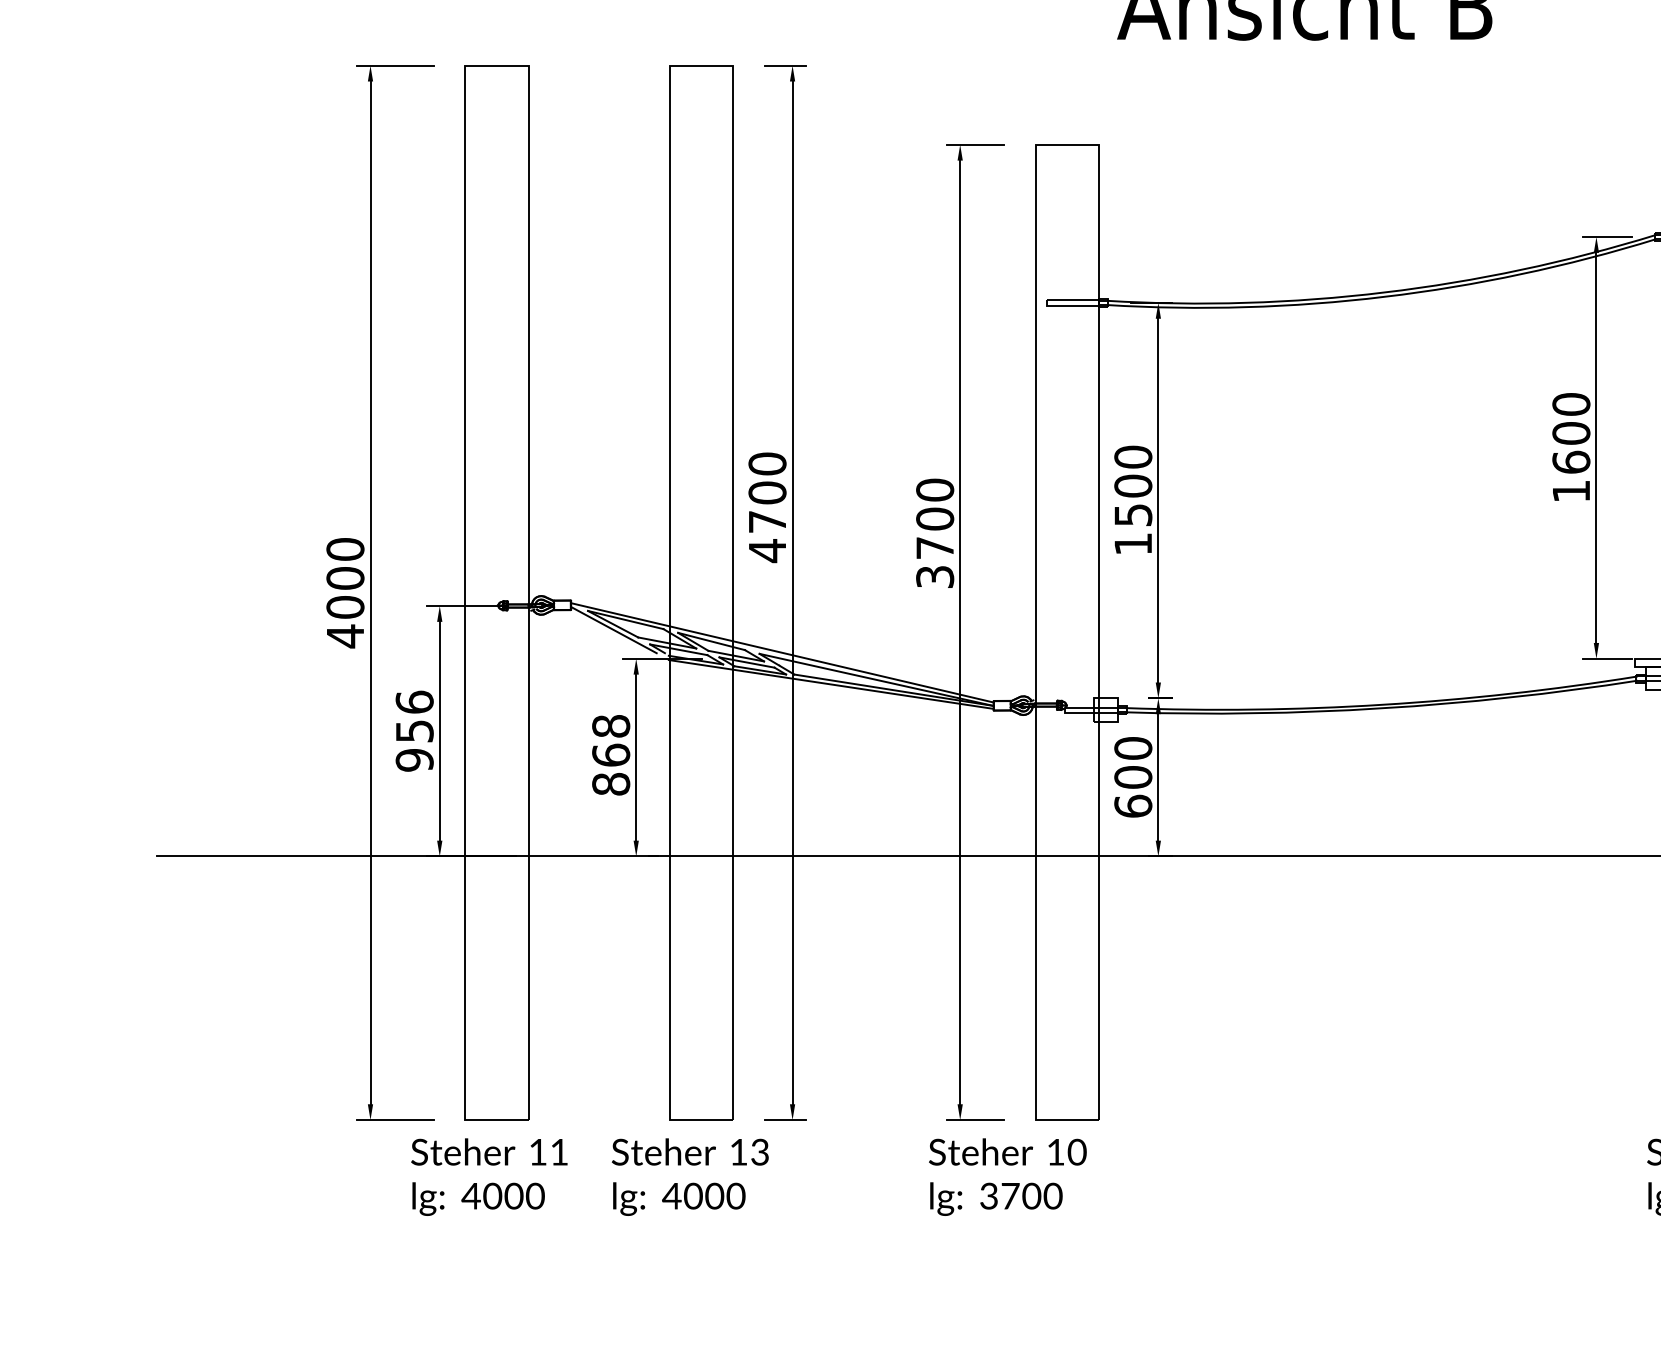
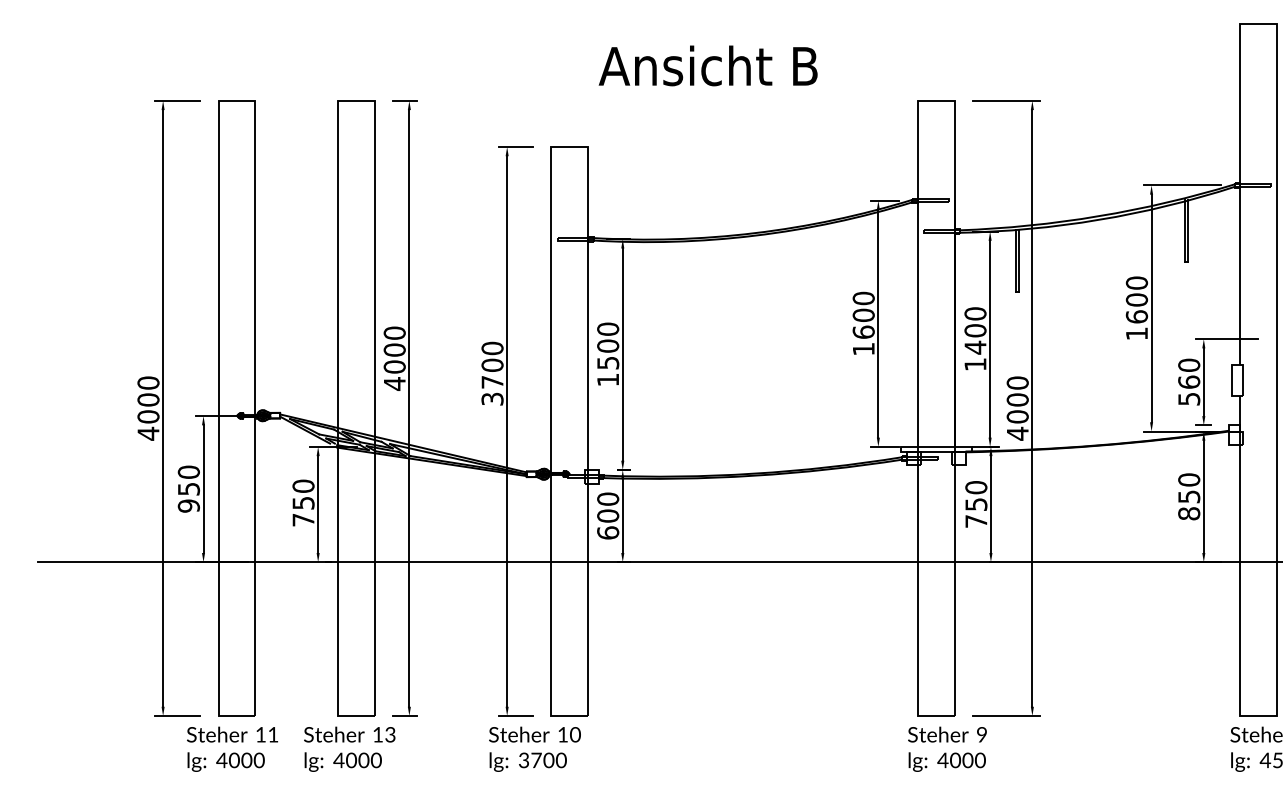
text: (767, 521) -> (394, 366), 4700 -> 4000
text: (413, 700) -> (188, 471), 956 -> 950
text: (611, 754) -> (303, 502), 868 -> 750

